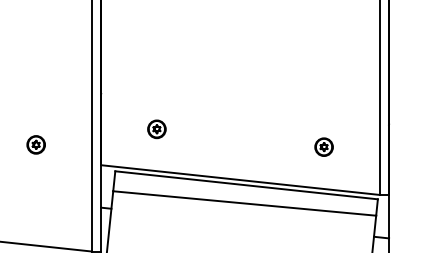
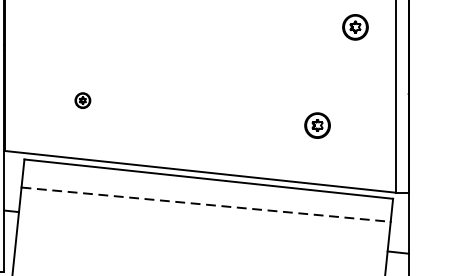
part: (350, 76) -> (354, 26), added
part: (156, 129) -> (82, 100), size x0.6
line: (245, 203) -> (207, 204), solid -> dashed

